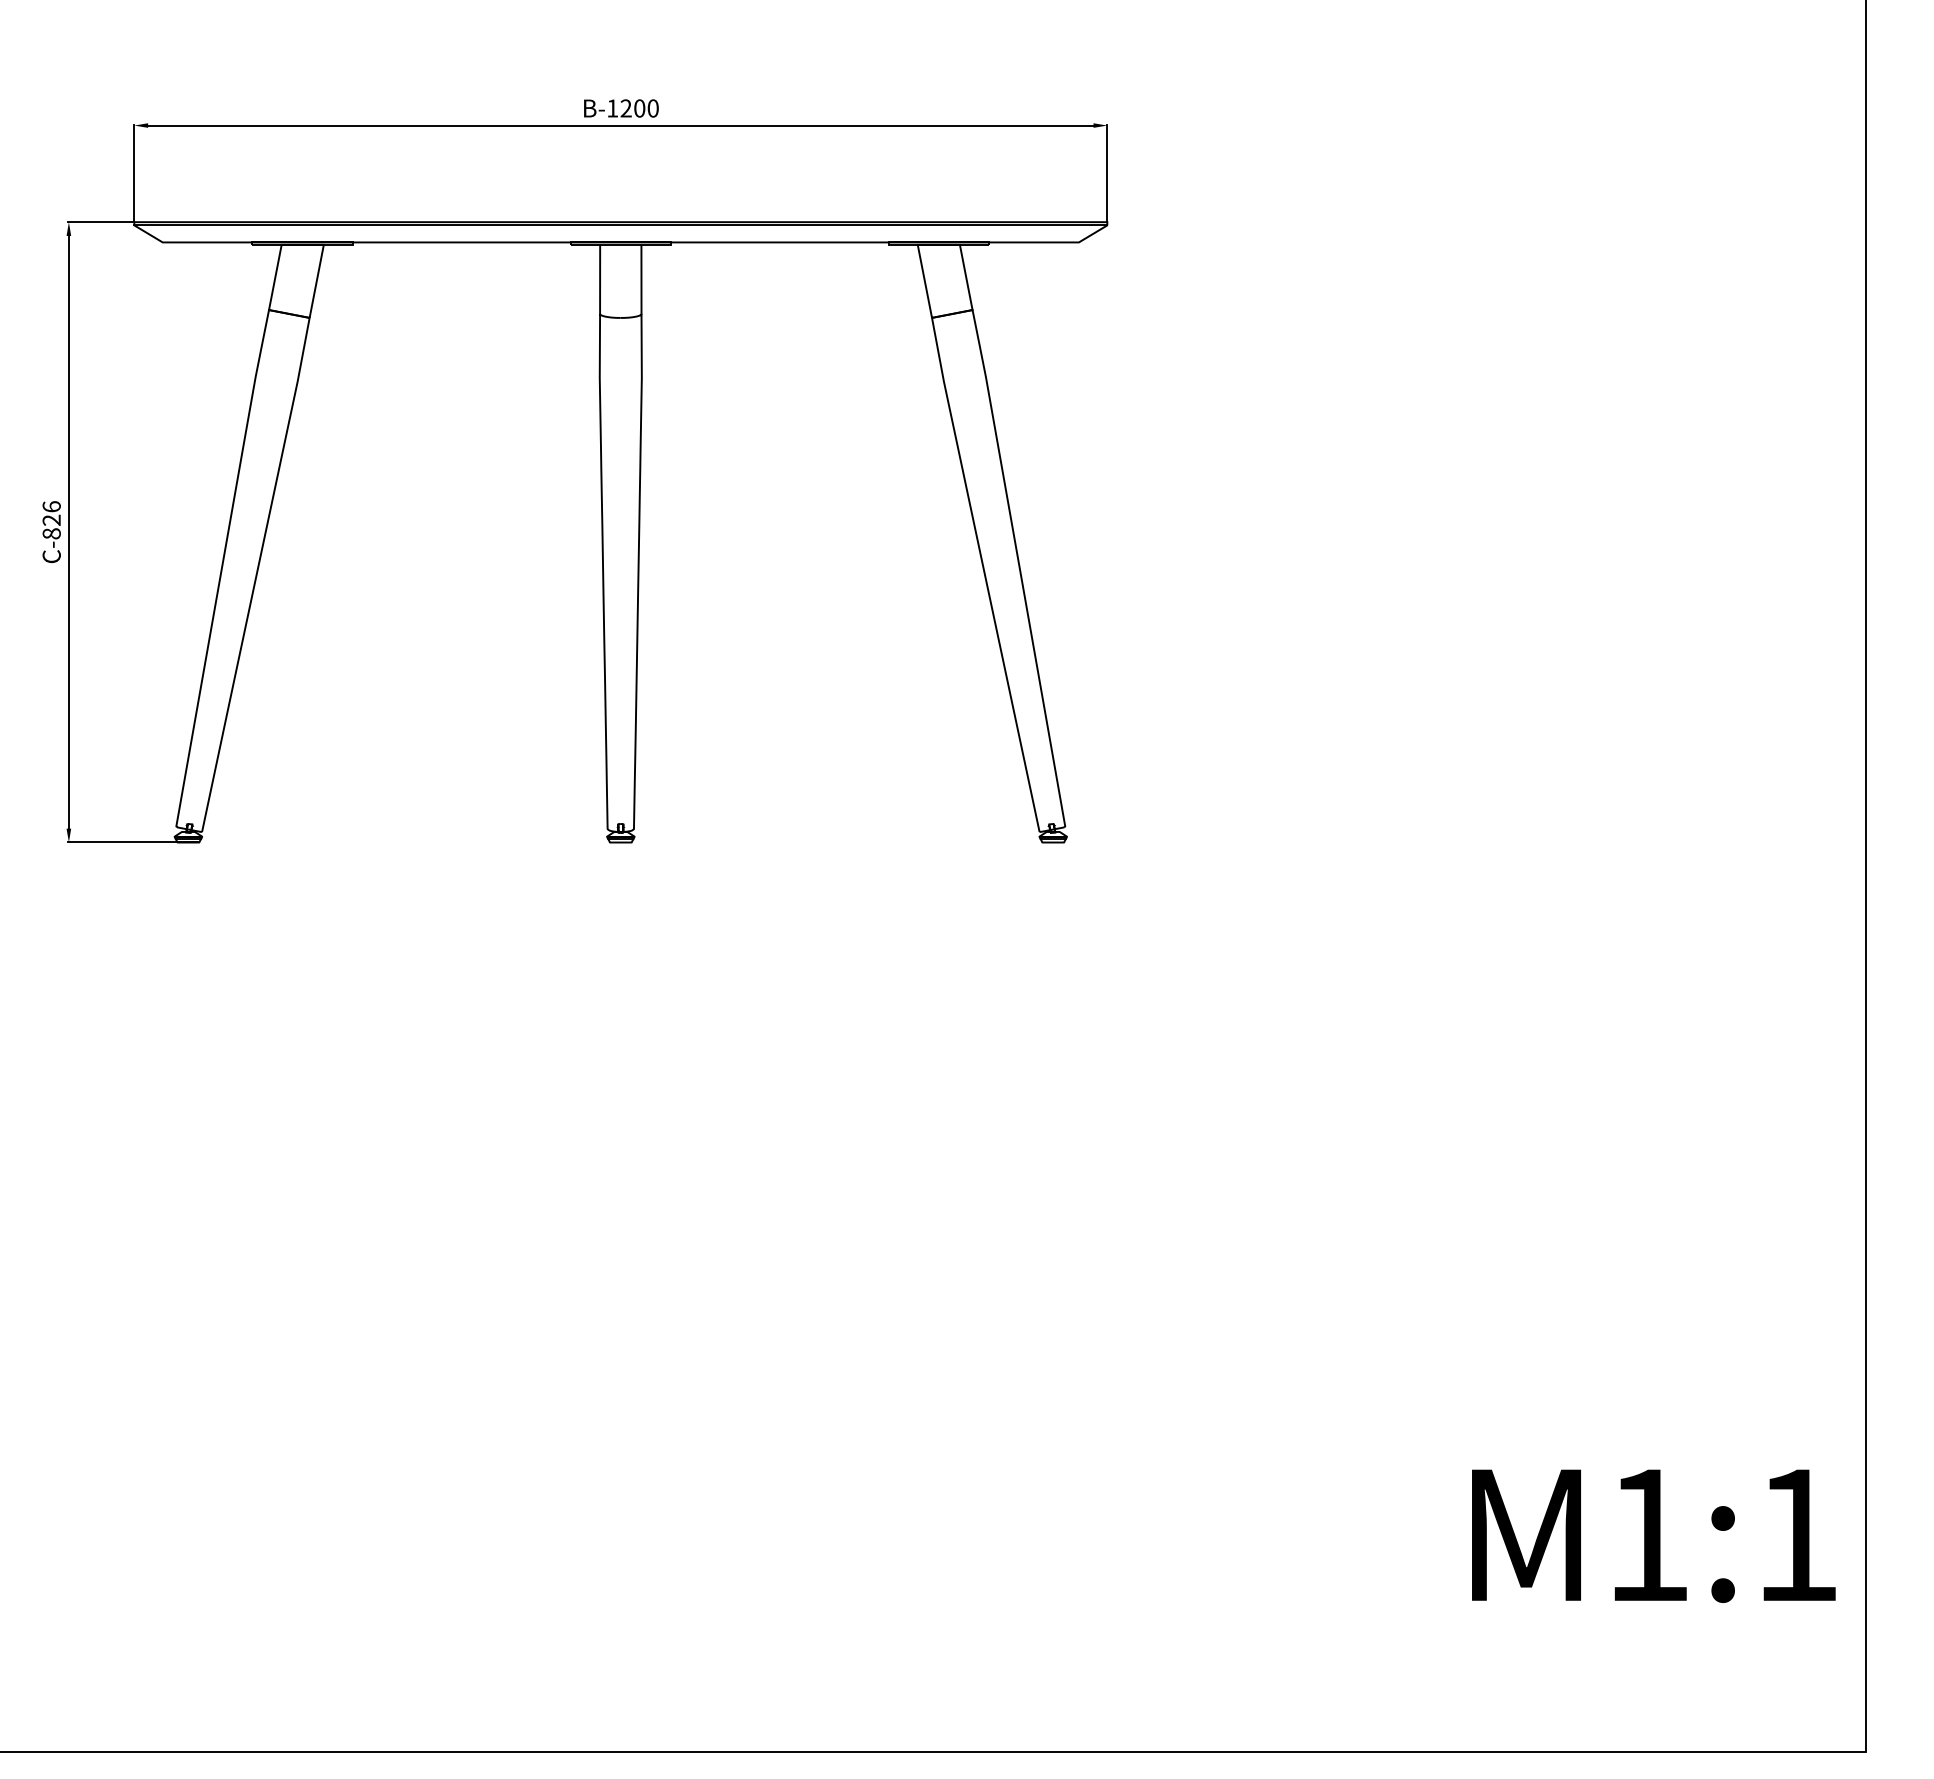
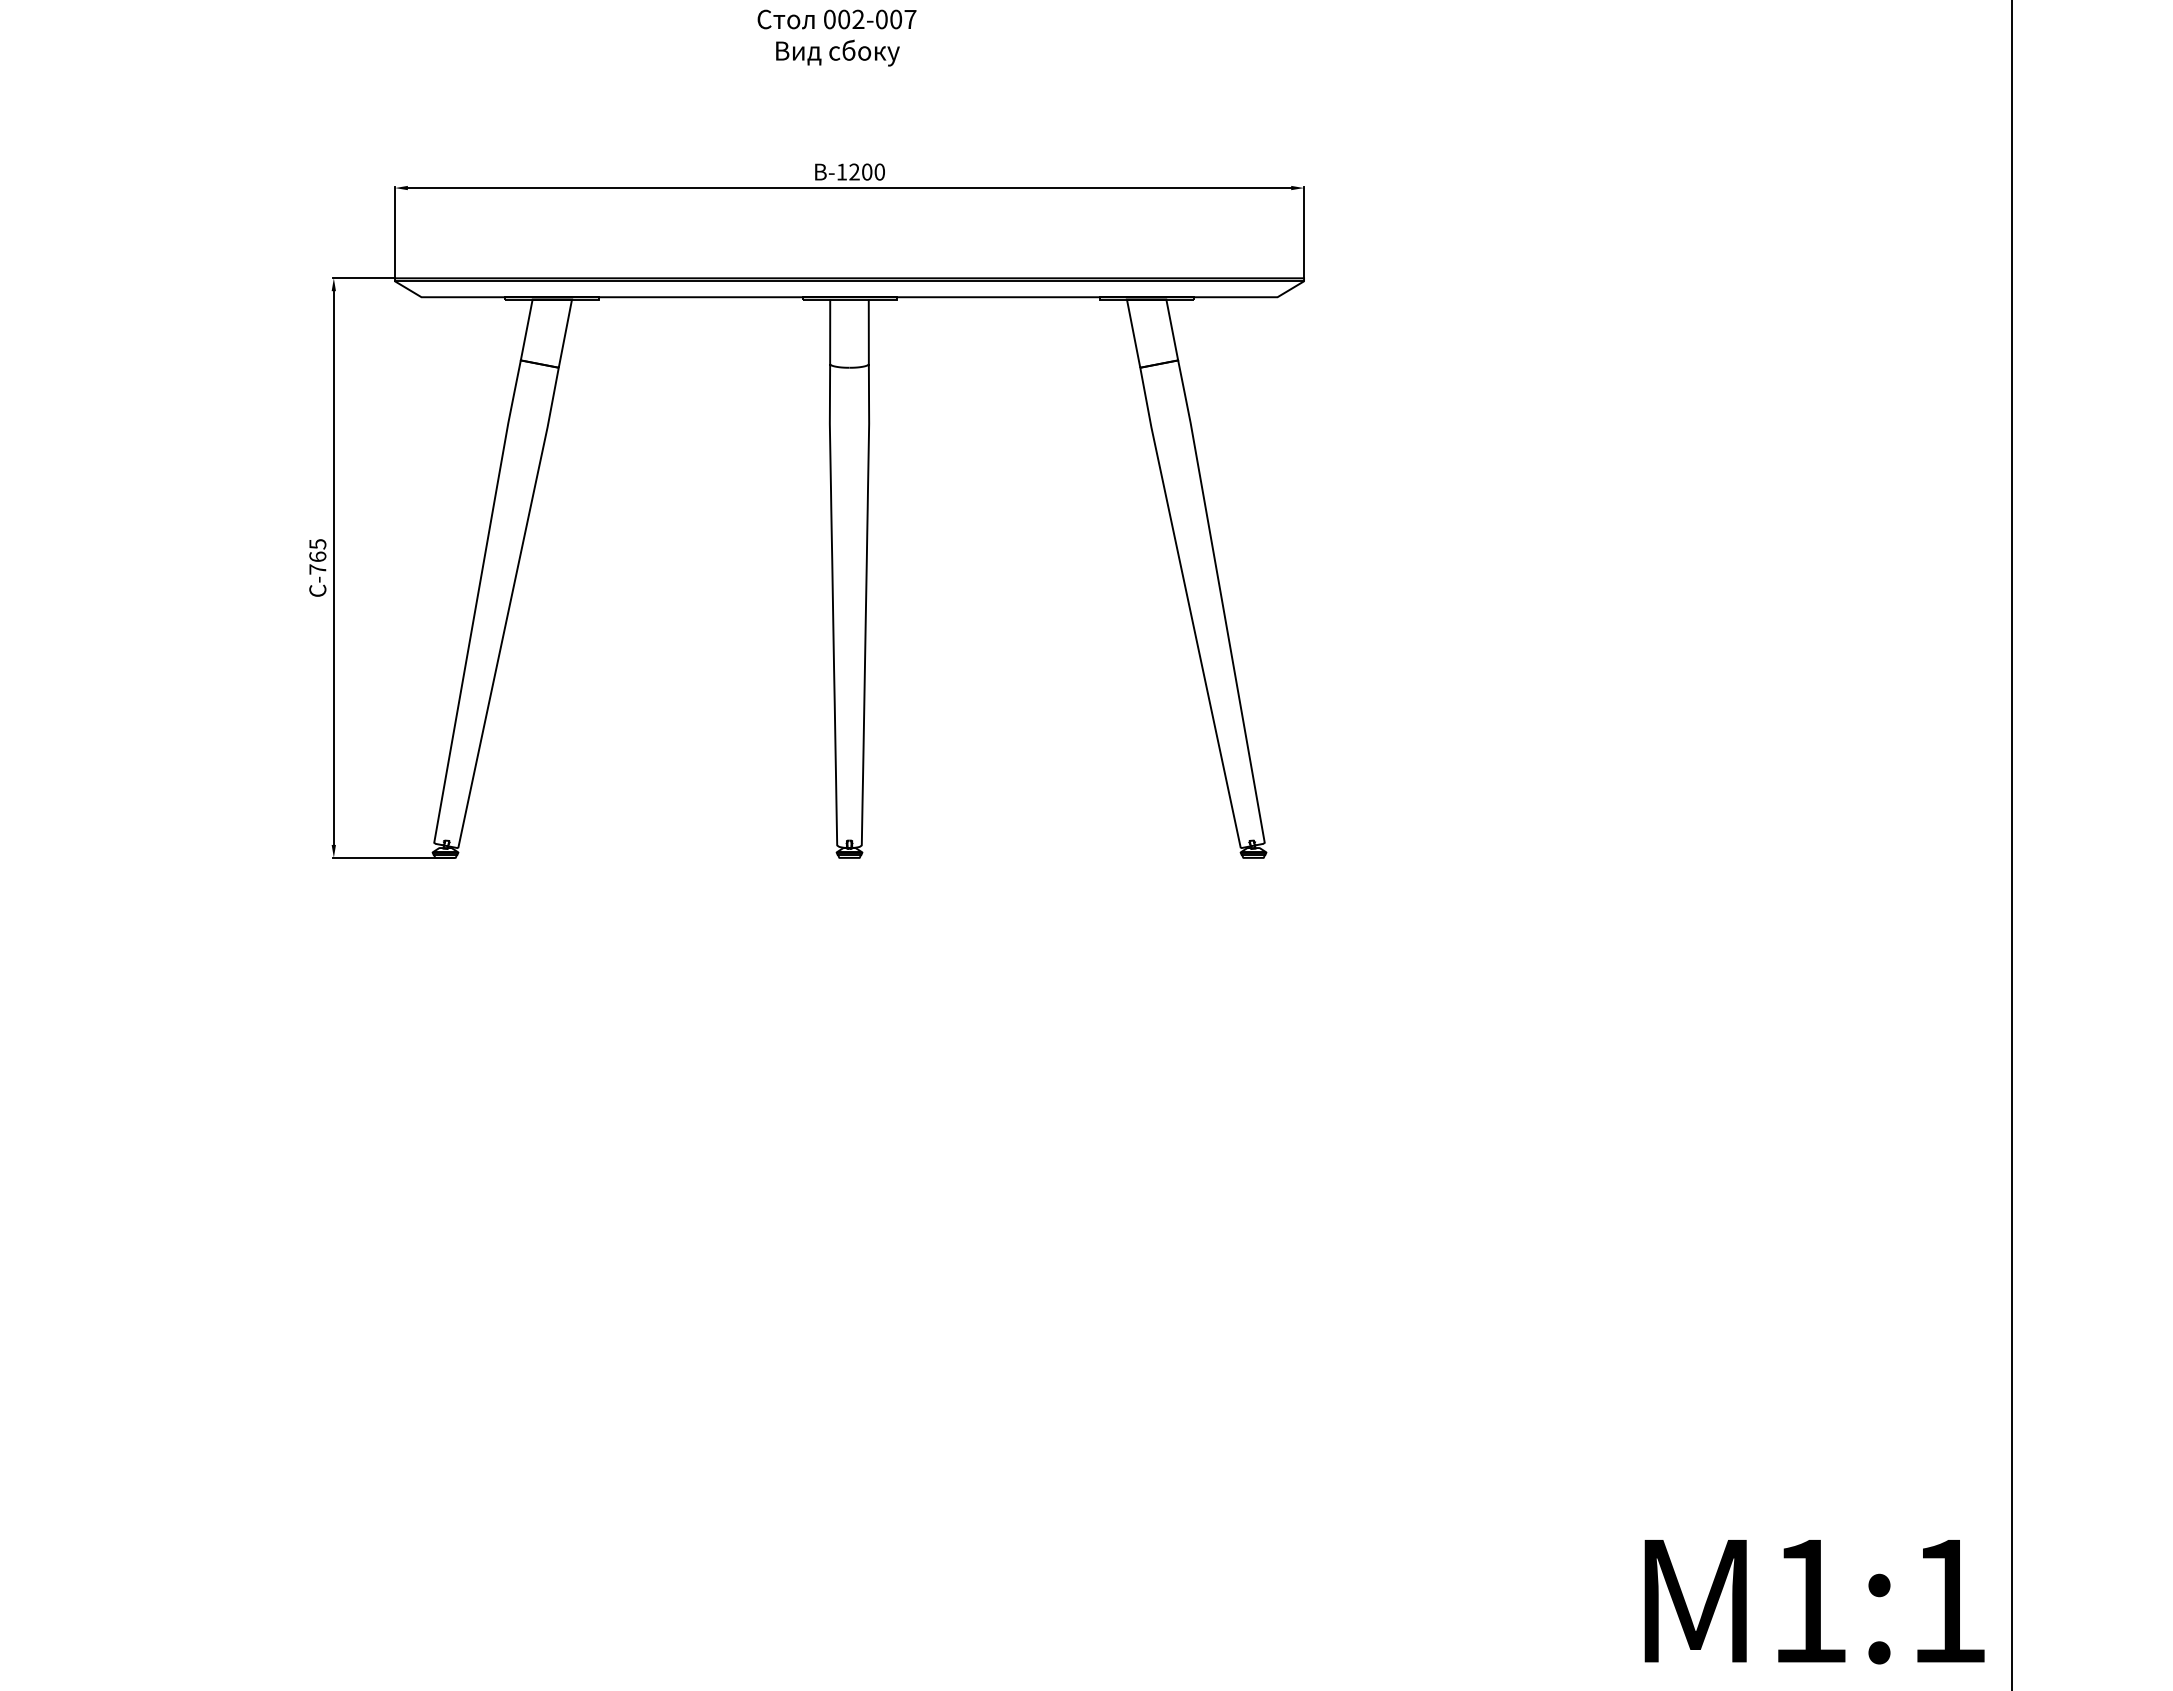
text: (51, 519) -> (317, 556), -826 -> -765
text: (1653, 1536) -> (1814, 1602), moved

